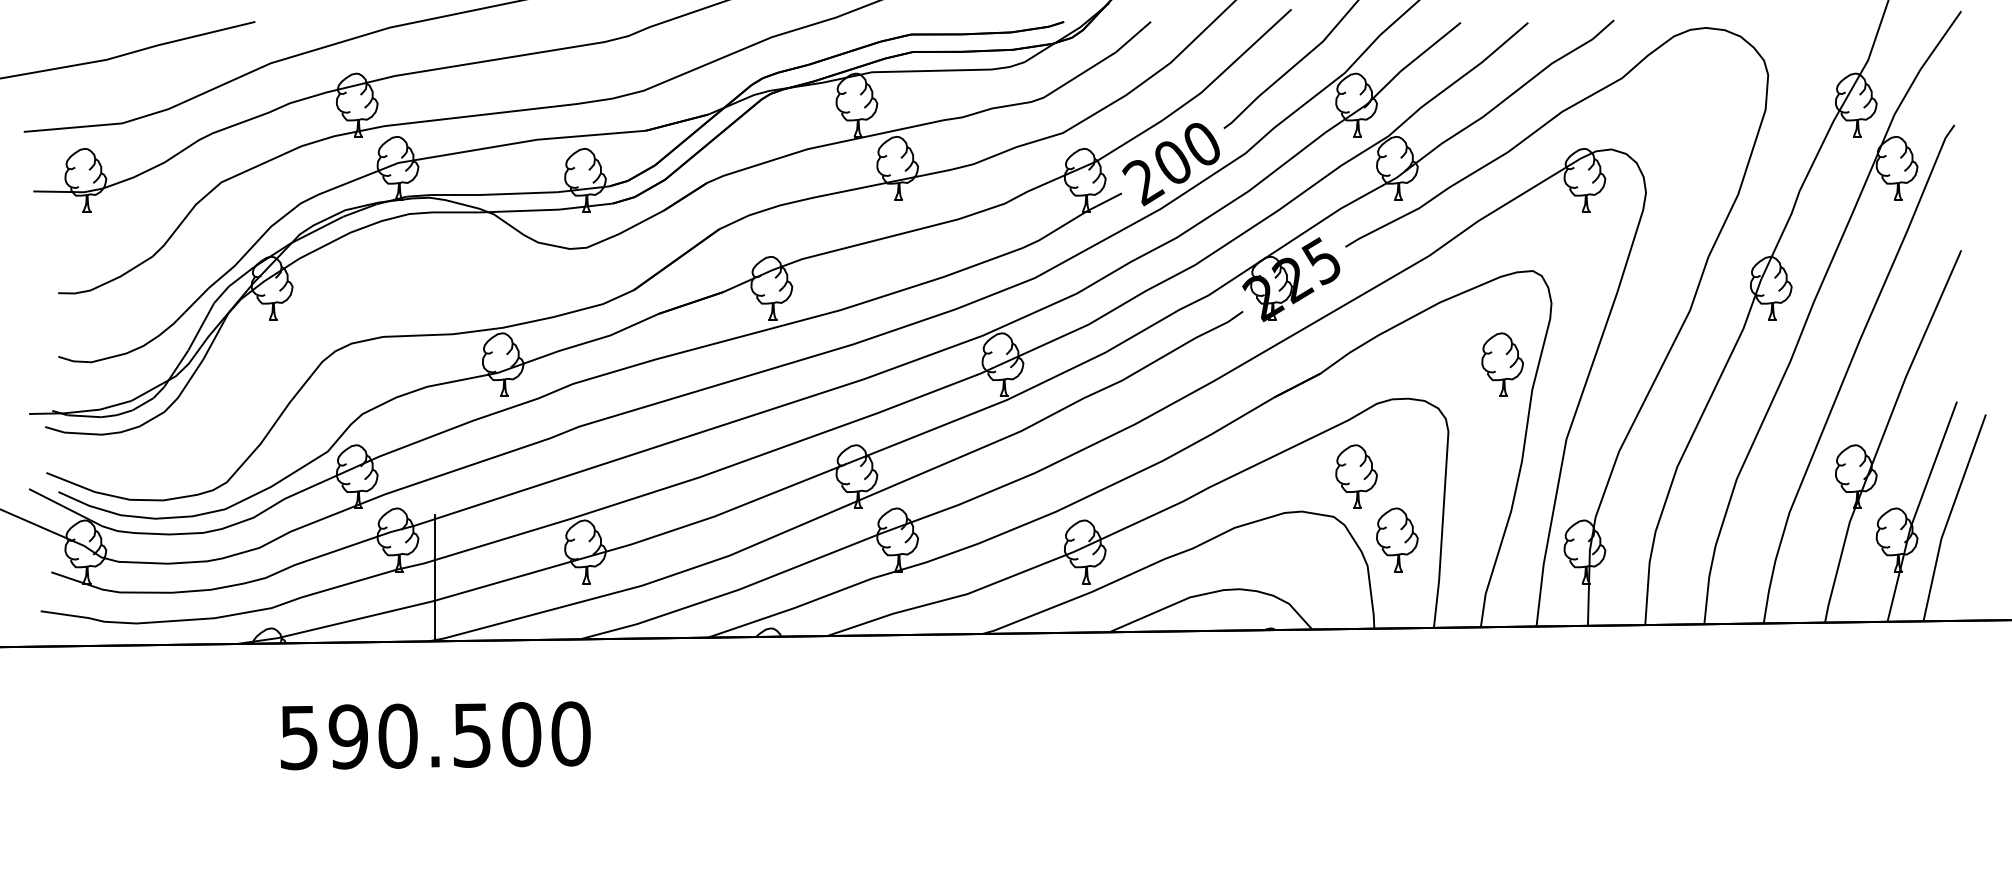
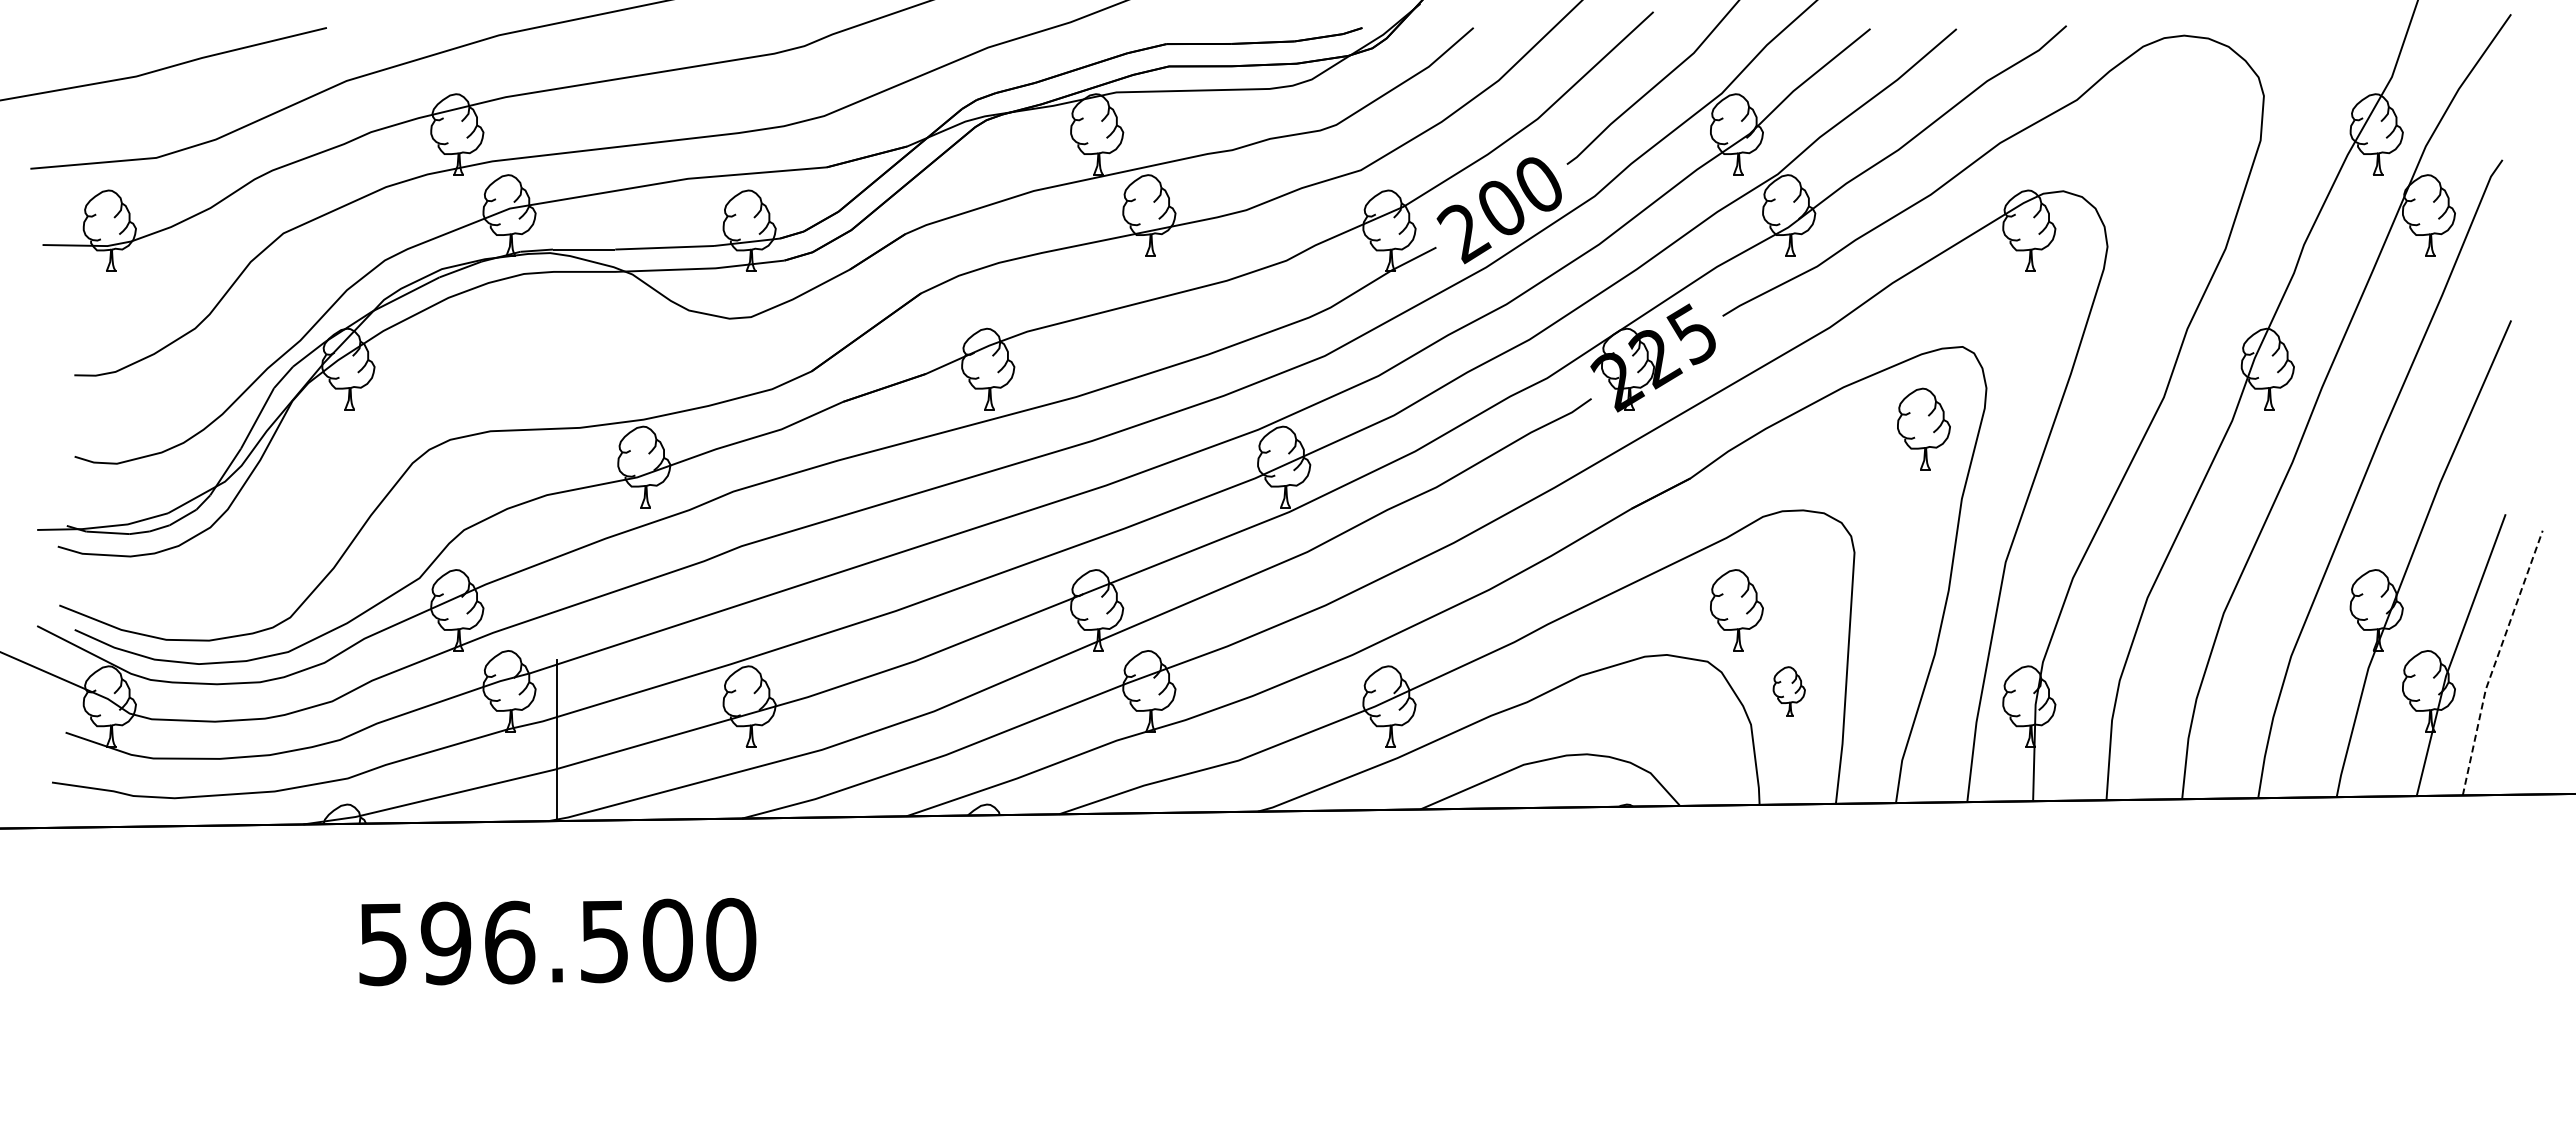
part: (1502, 364) -> (1923, 428), moved
line: (1949, 516) -> (2495, 661), solid -> dashed
part: (1397, 540) -> (1789, 691), size x0.6
text: (397, 736) -> (509, 942), 590.500 -> 596.500

